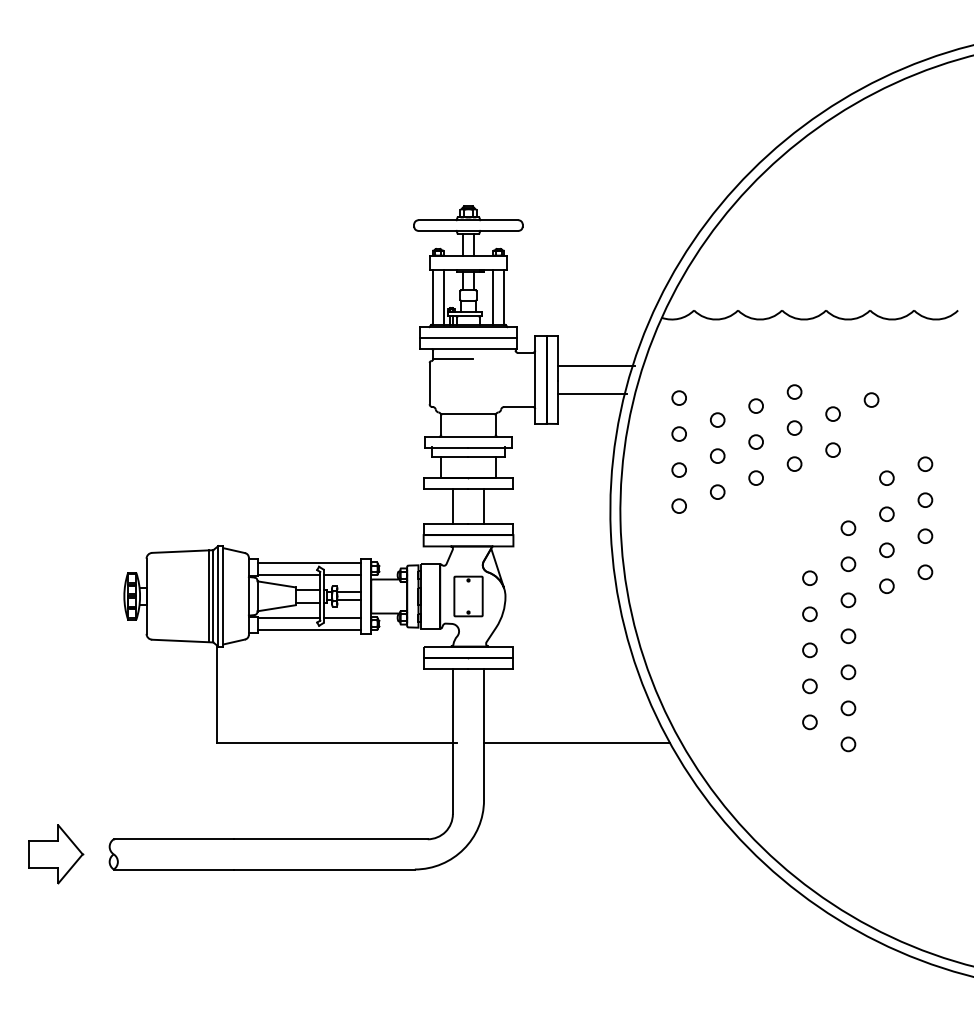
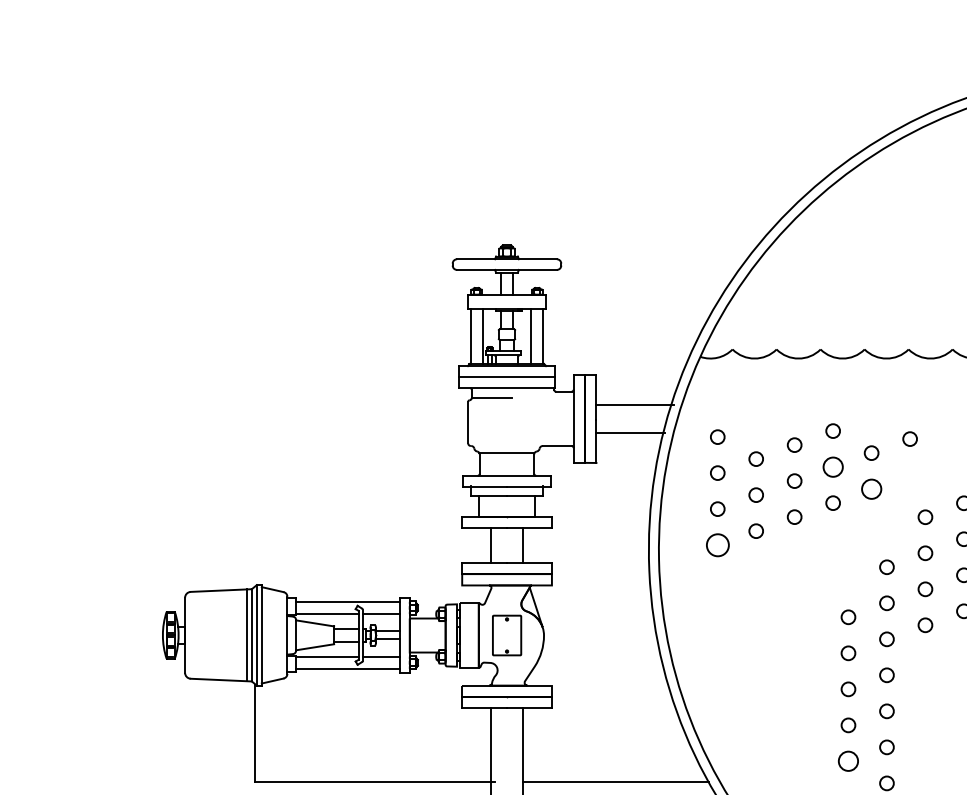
circle: (794, 427) -> (833, 466), size x1.4
circle: (832, 449) -> (871, 488), size x1.4
circle: (678, 505) -> (717, 544), size x1.6
circle: (809, 722) -> (848, 761), size x1.4

